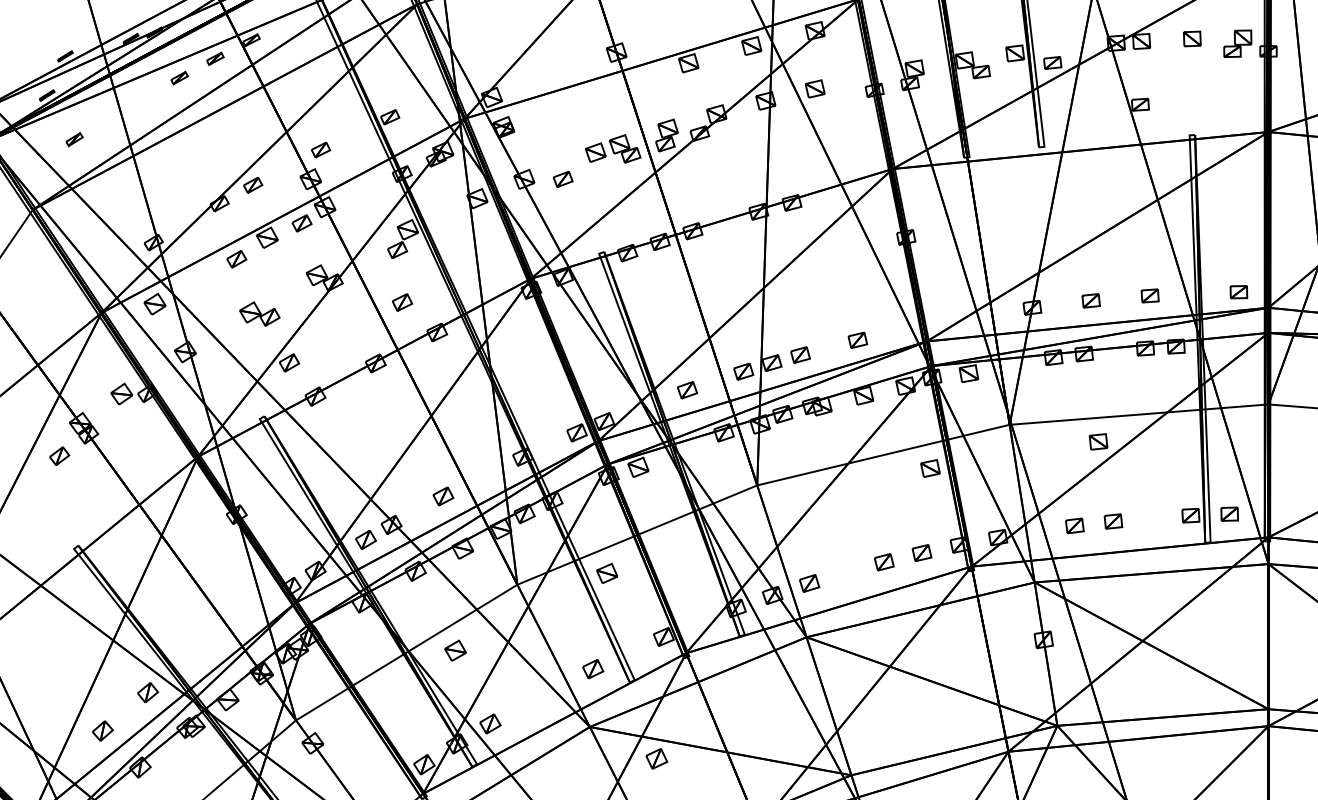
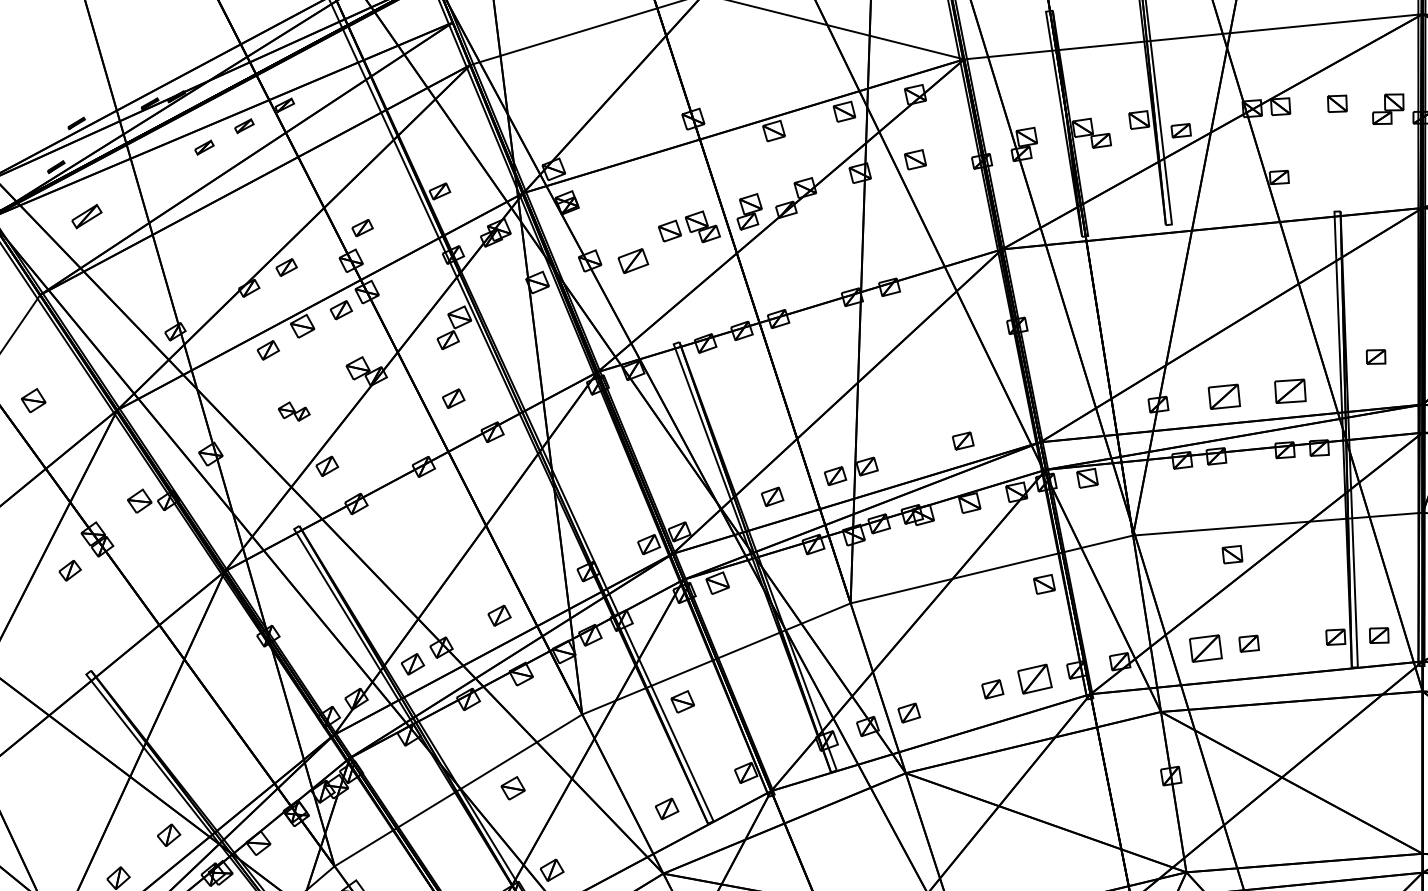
part: (74, 139) -> (86, 216), size x1.6
part: (563, 178) -> (633, 259), size x1.4
part: (1238, 292) -> (1375, 357), moved
part: (1149, 295) -> (1289, 390), size x1.6
part: (1090, 300) -> (1223, 396), size x1.6
part: (154, 303) -> (33, 399), moved
part: (259, 313) -> (293, 411), size x0.7
part: (800, 354) -> (899, 456), removed
part: (1074, 525) -> (1205, 648), size x1.6
part: (921, 552) -> (1034, 678), size x1.6

